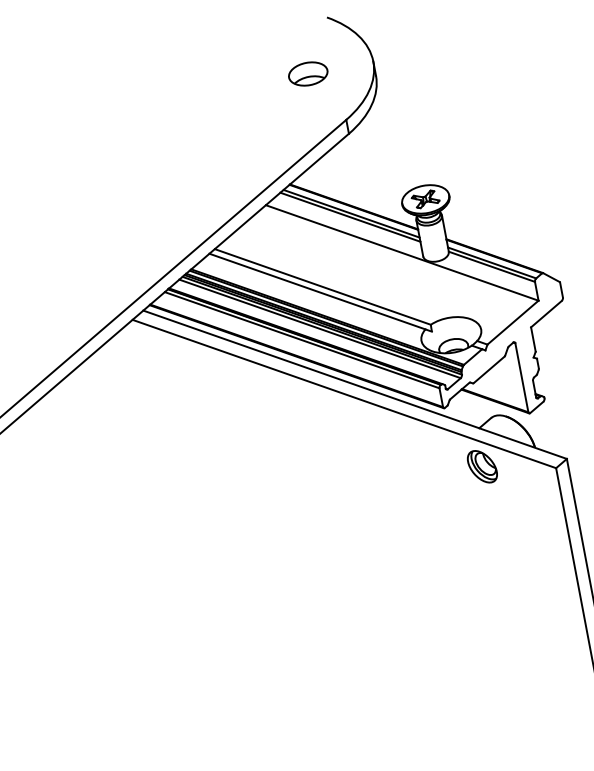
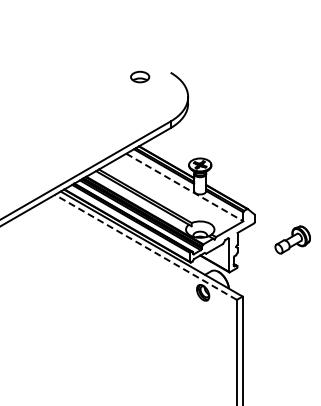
part: (308, 72) -> (140, 76), moved
line: (401, 252) -> (184, 187), solid -> dashed
line: (343, 394) -> (145, 247), solid -> dashed

